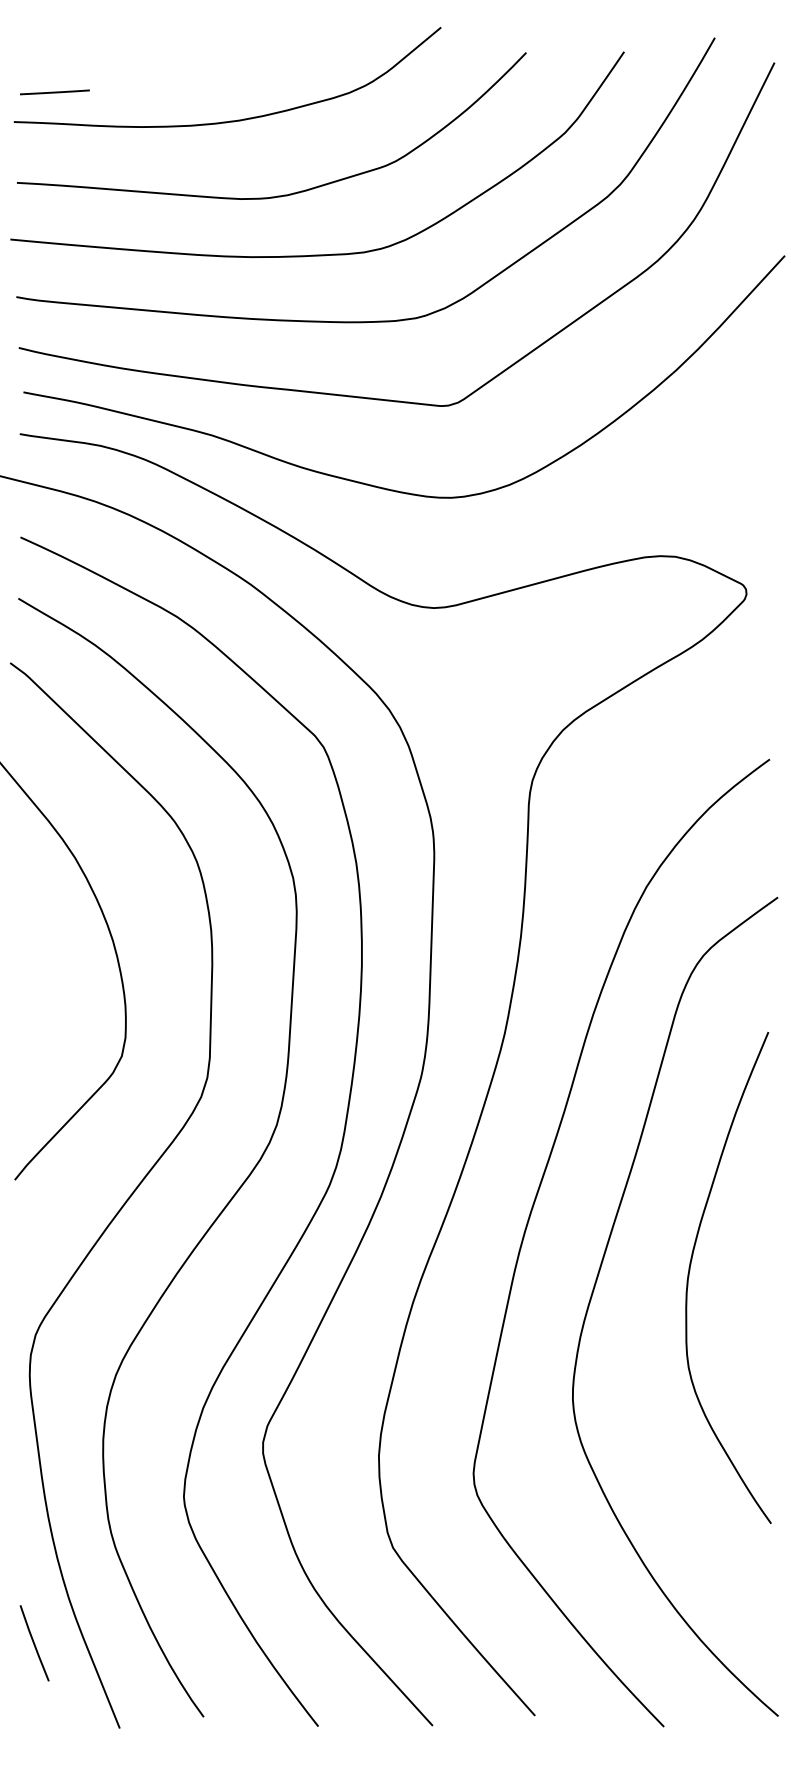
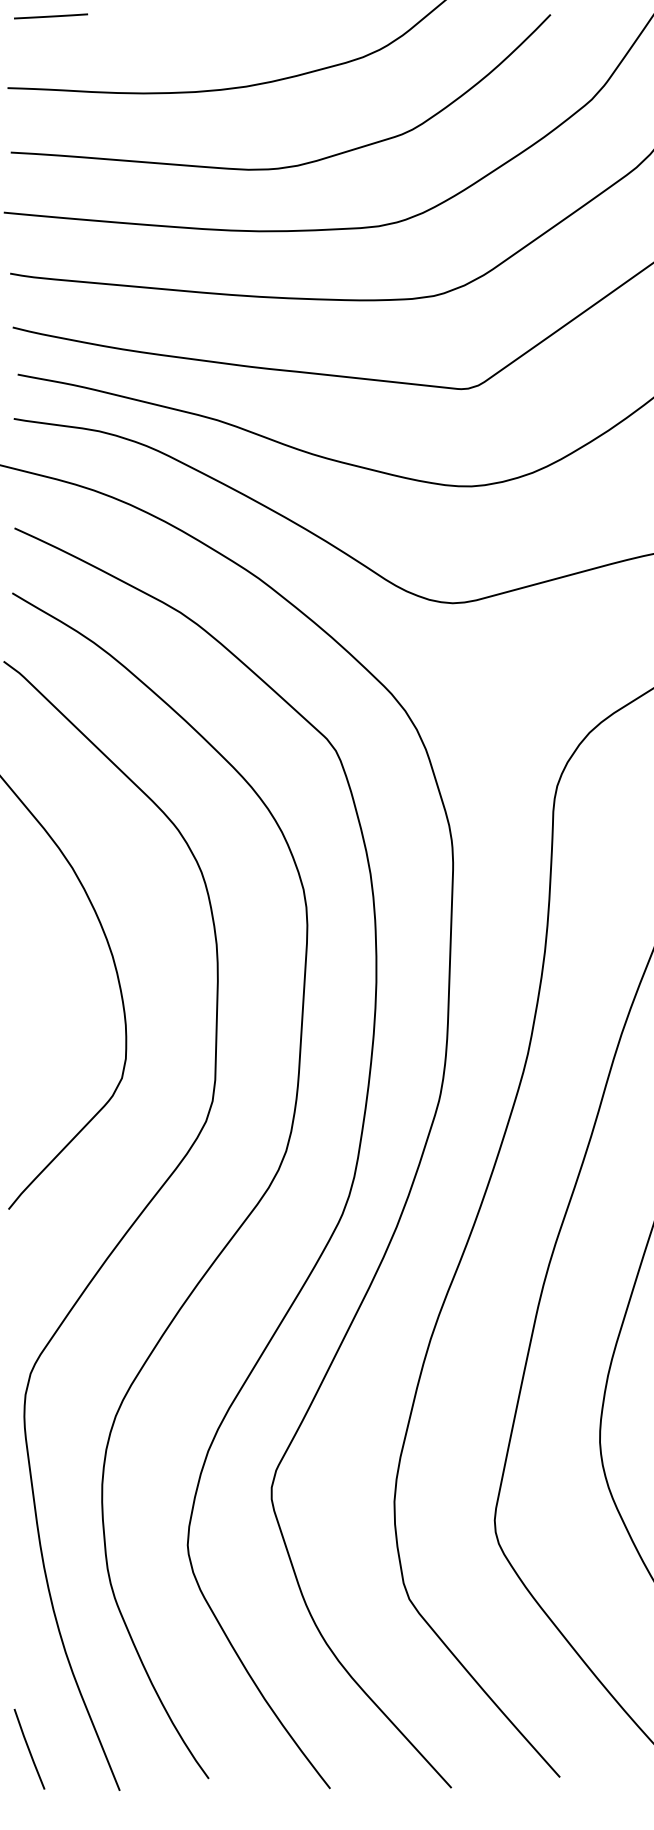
line: (54, 92) -> (50, 16), moved
line: (34, 1643) -> (29, 1749), moved

